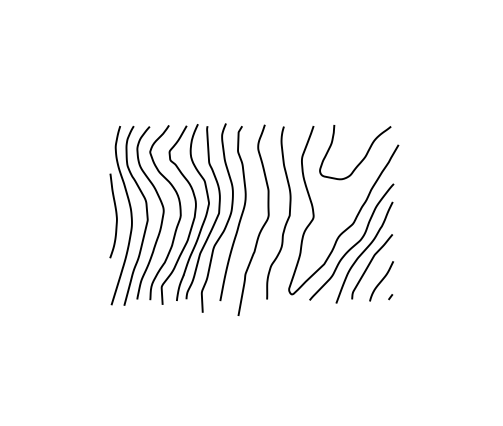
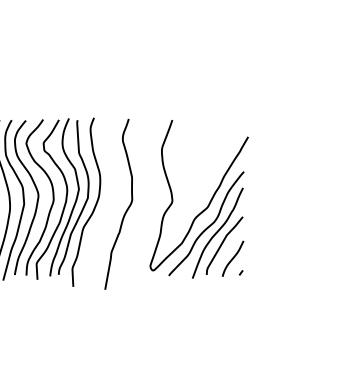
curve: (362, 158) -> (216, 149), removed
curve: (288, 214) -> (149, 199), removed
curve: (240, 215) -> (107, 200), removed

